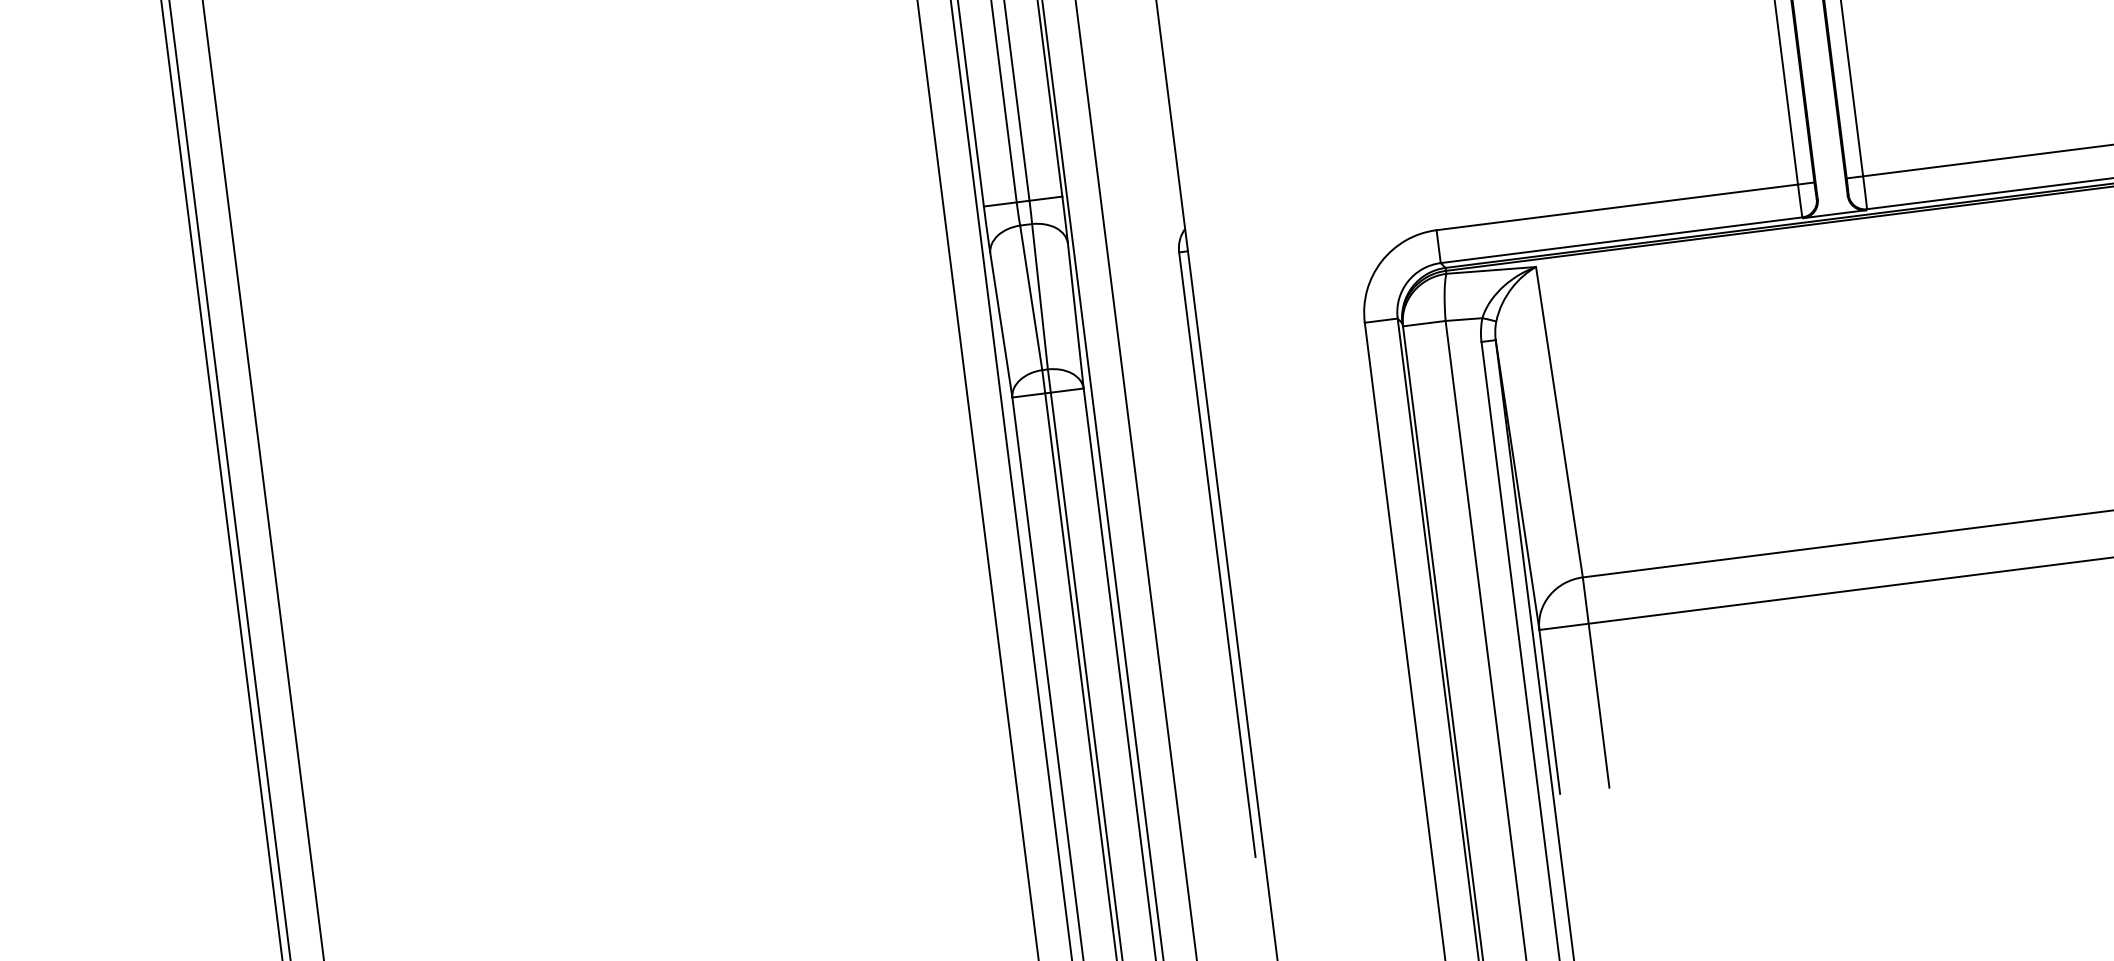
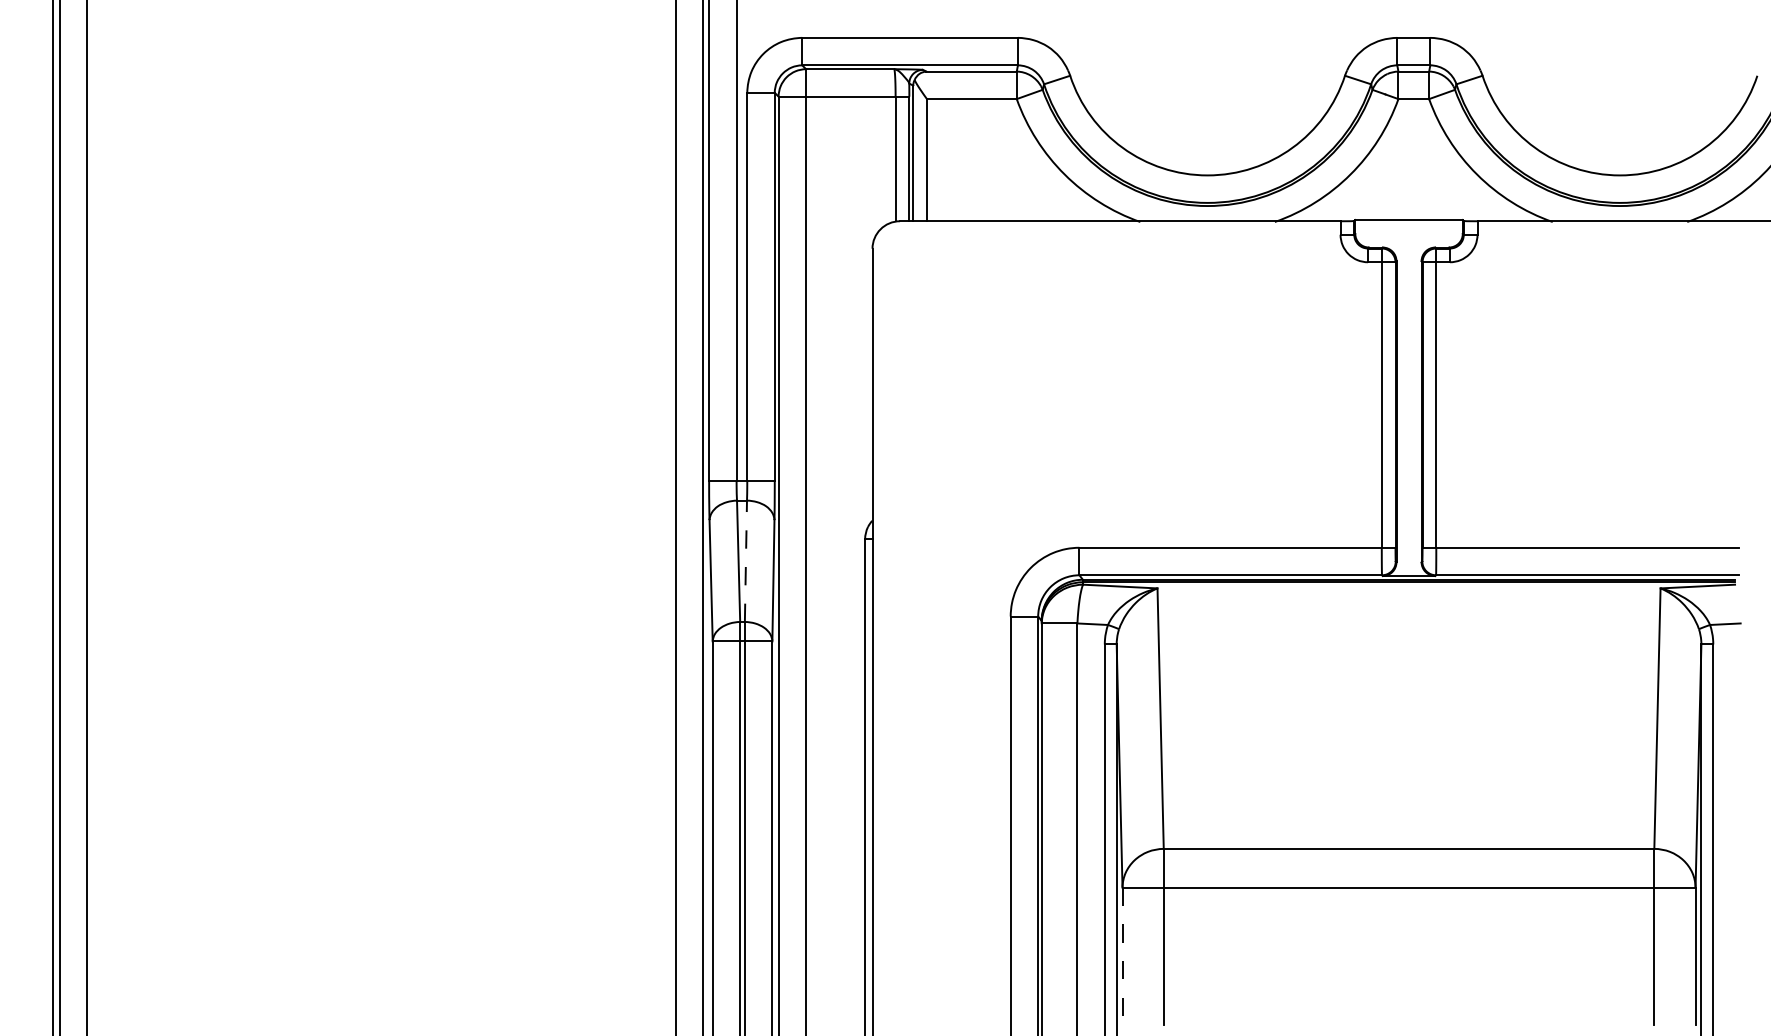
line: (1039, 297) -> (745, 561), solid -> dashed
line: (1549, 712) -> (1122, 956), solid -> dashed

